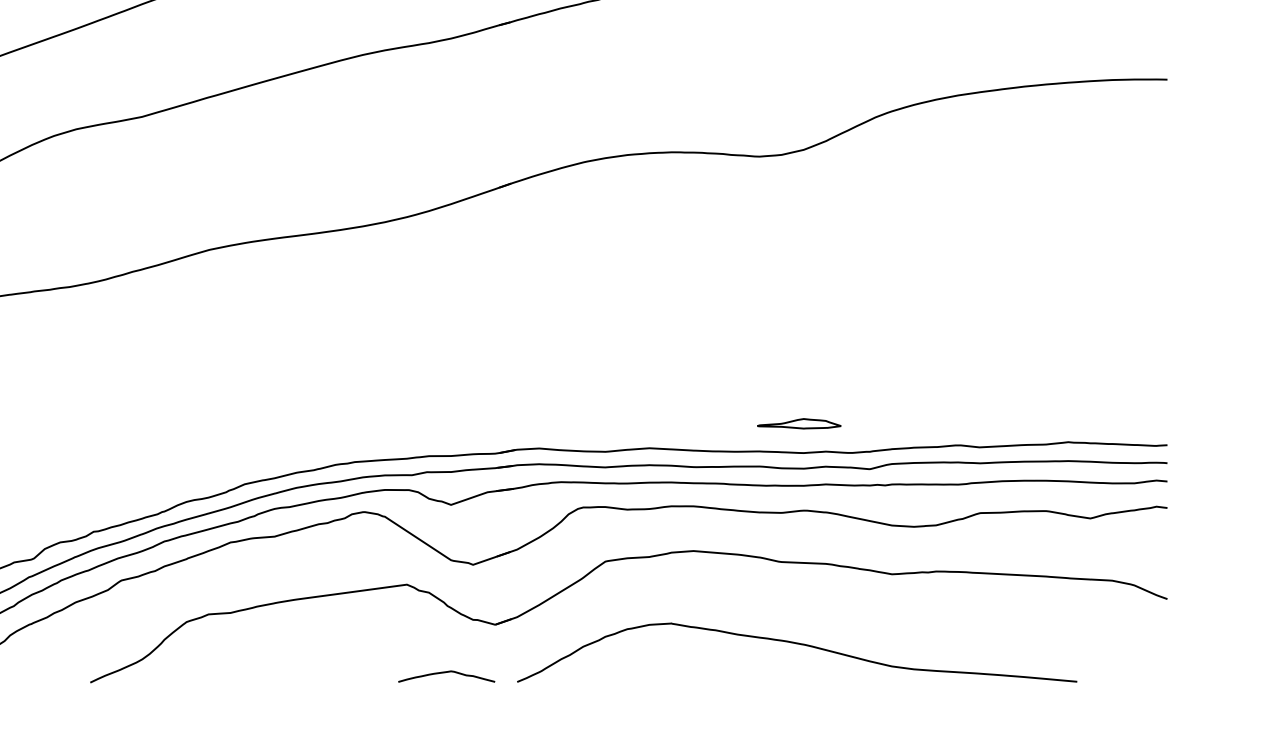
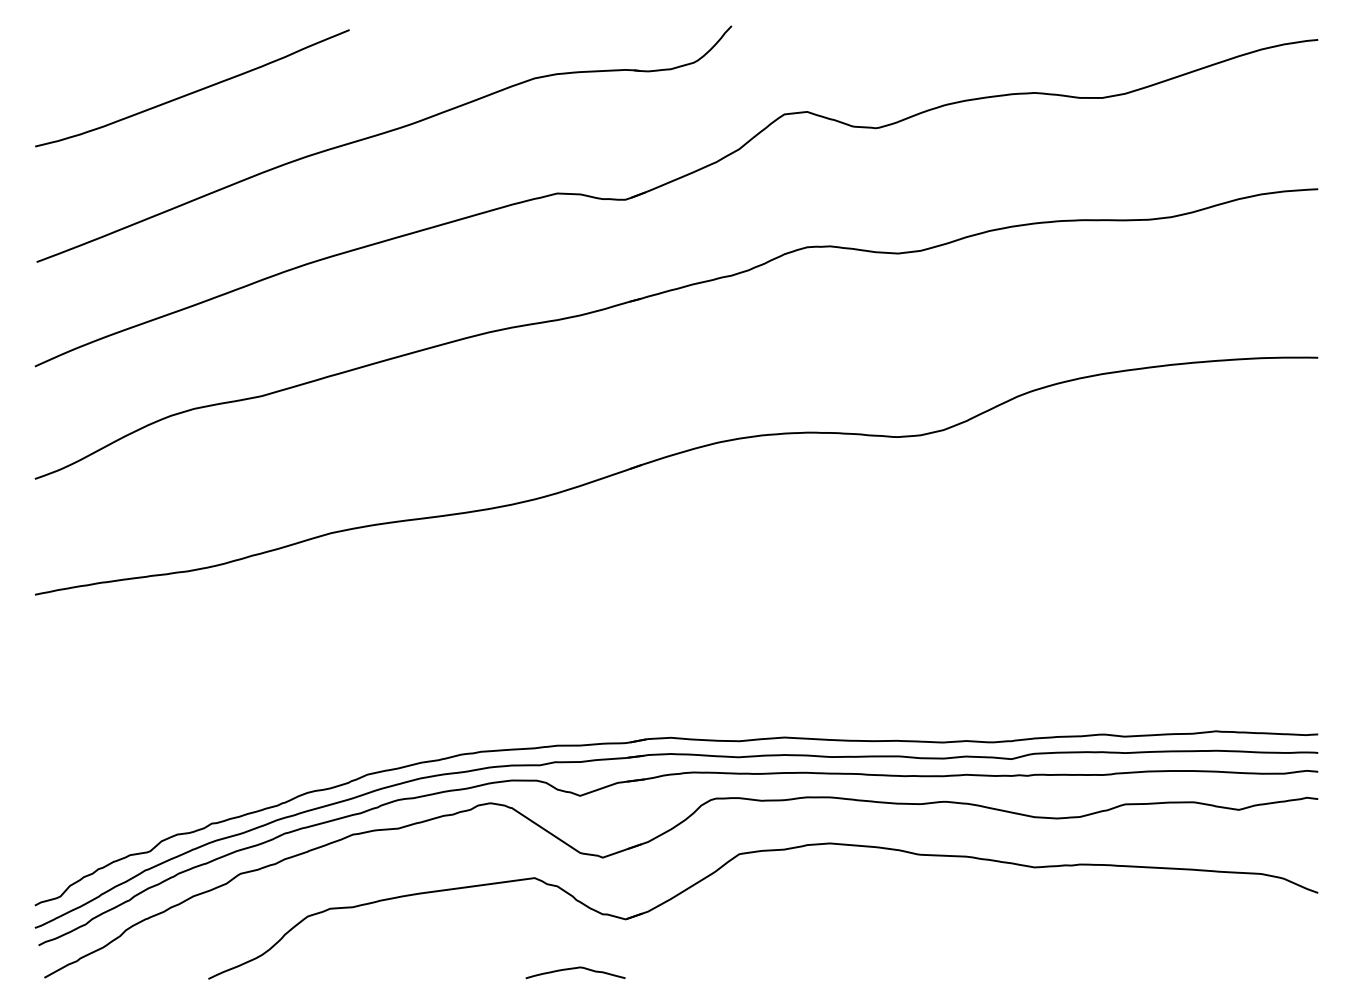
part: (798, 423) -> (938, 712), removed
curve: (799, 645) -> (939, 940), removed

